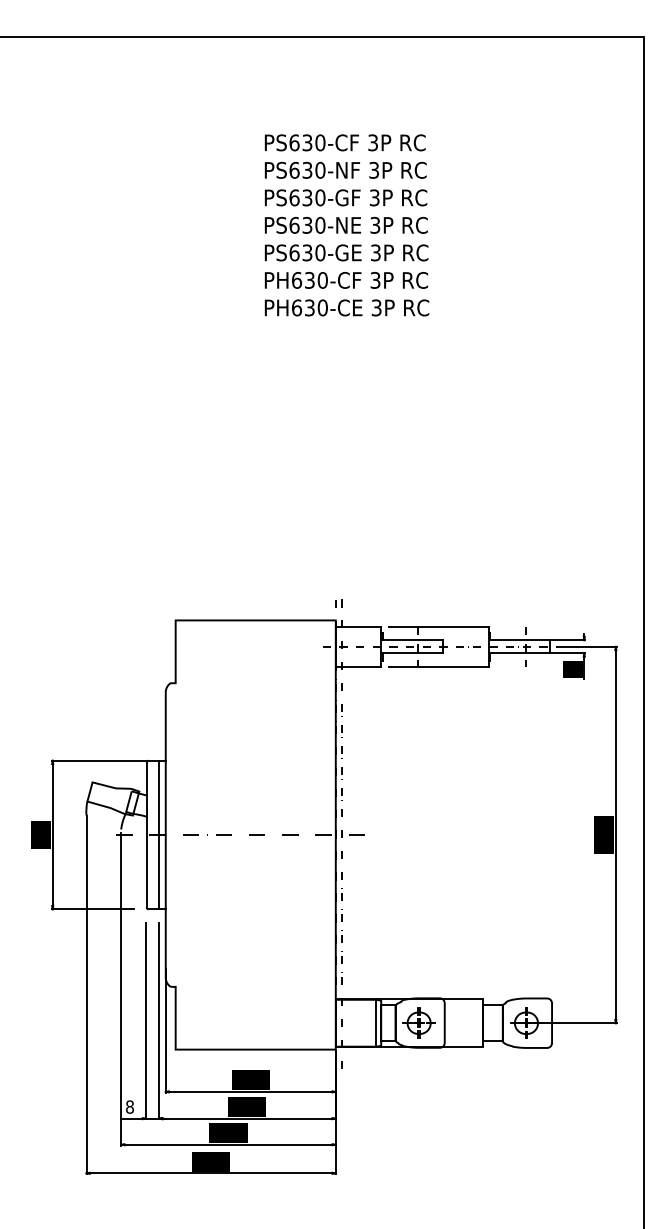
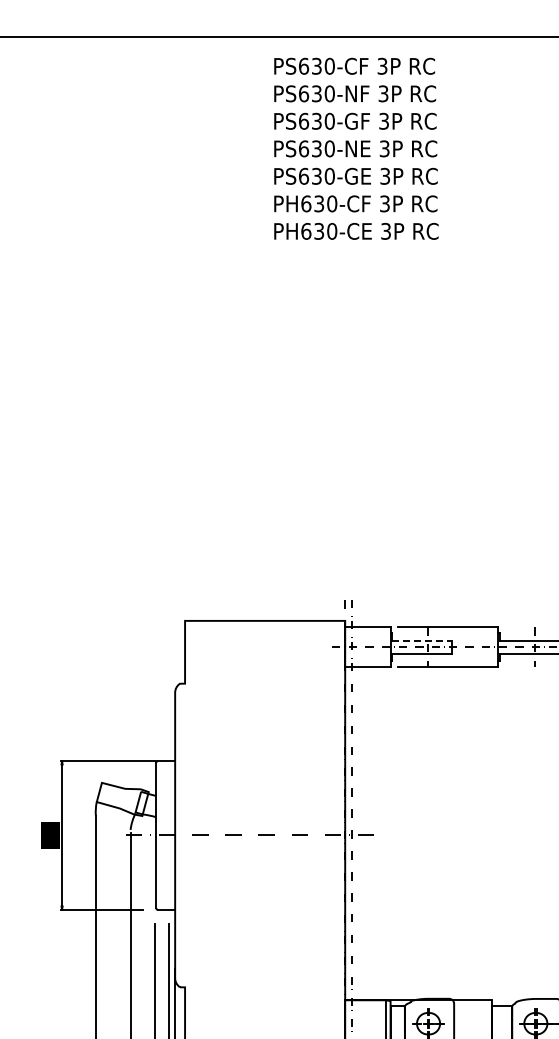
text: (346, 225) -> (355, 148), moved
line: (413, 640) -> (422, 640), solid -> dashed
line: (159, 834) -> (168, 834), removed

